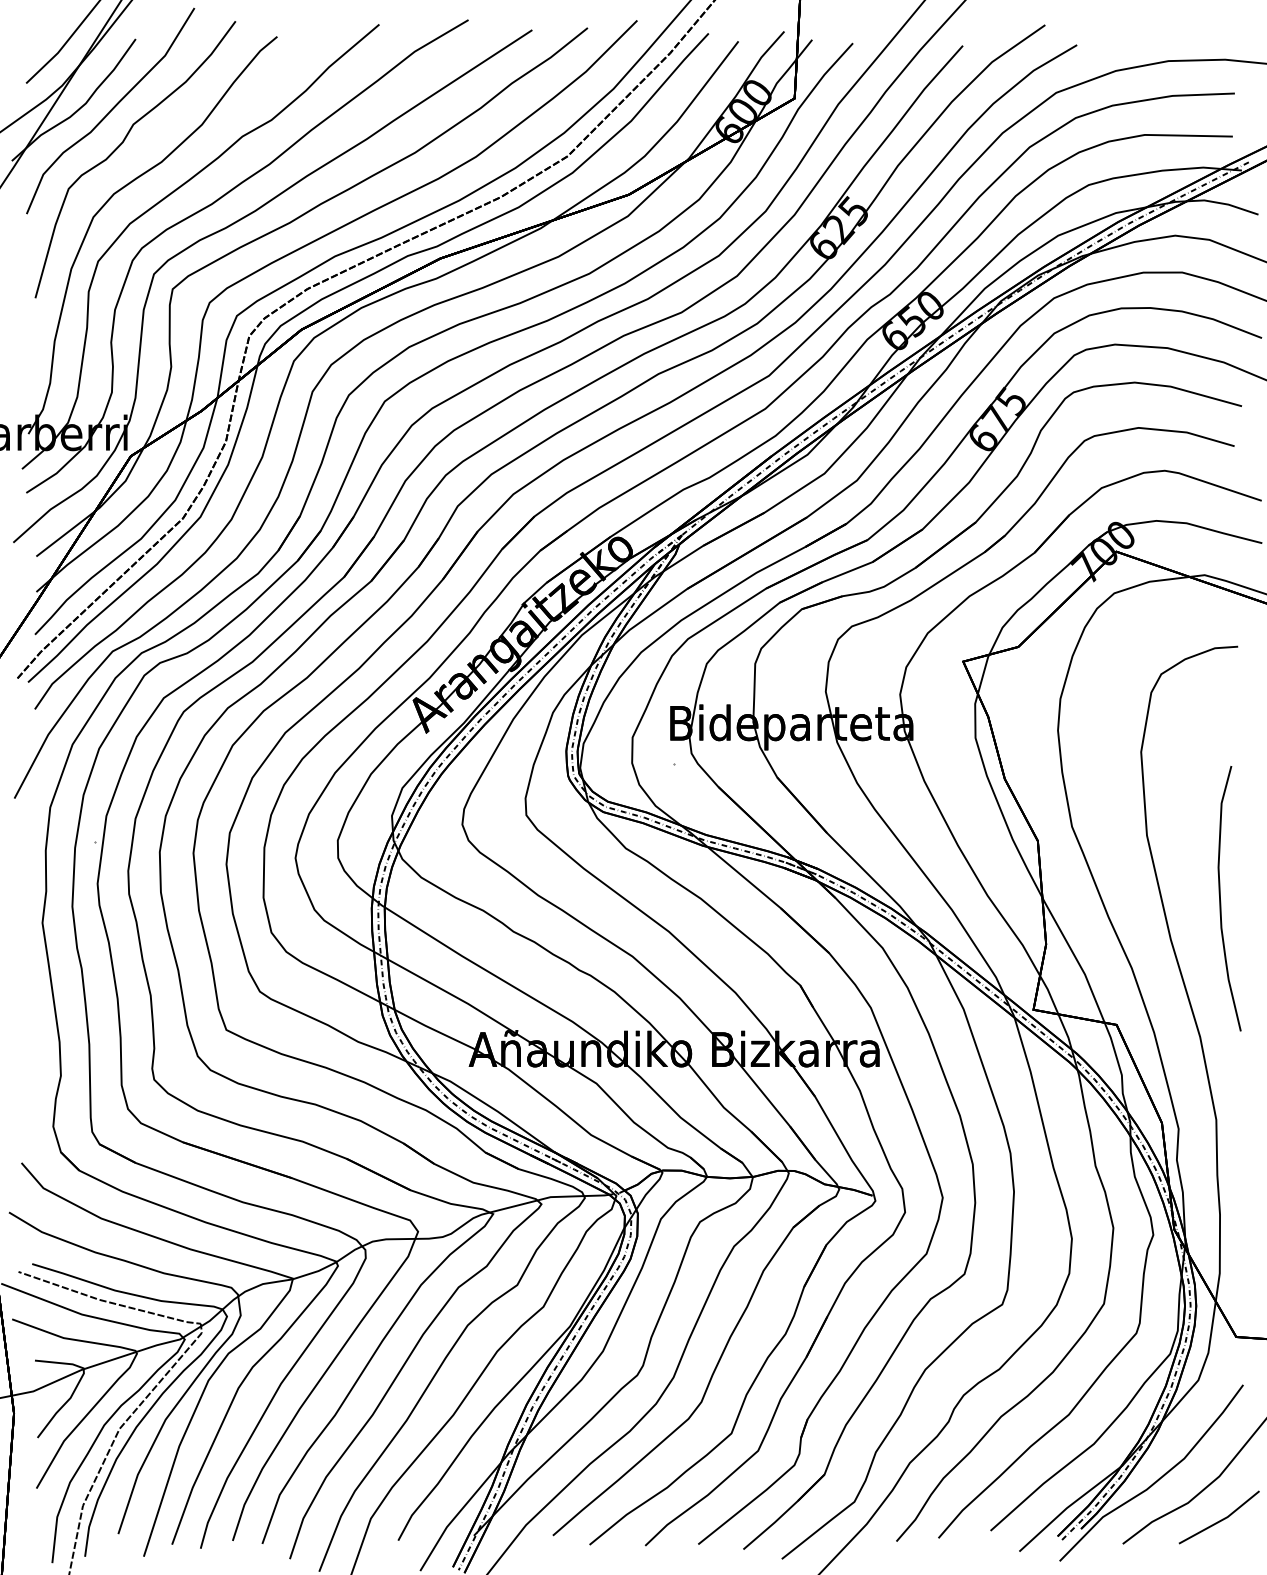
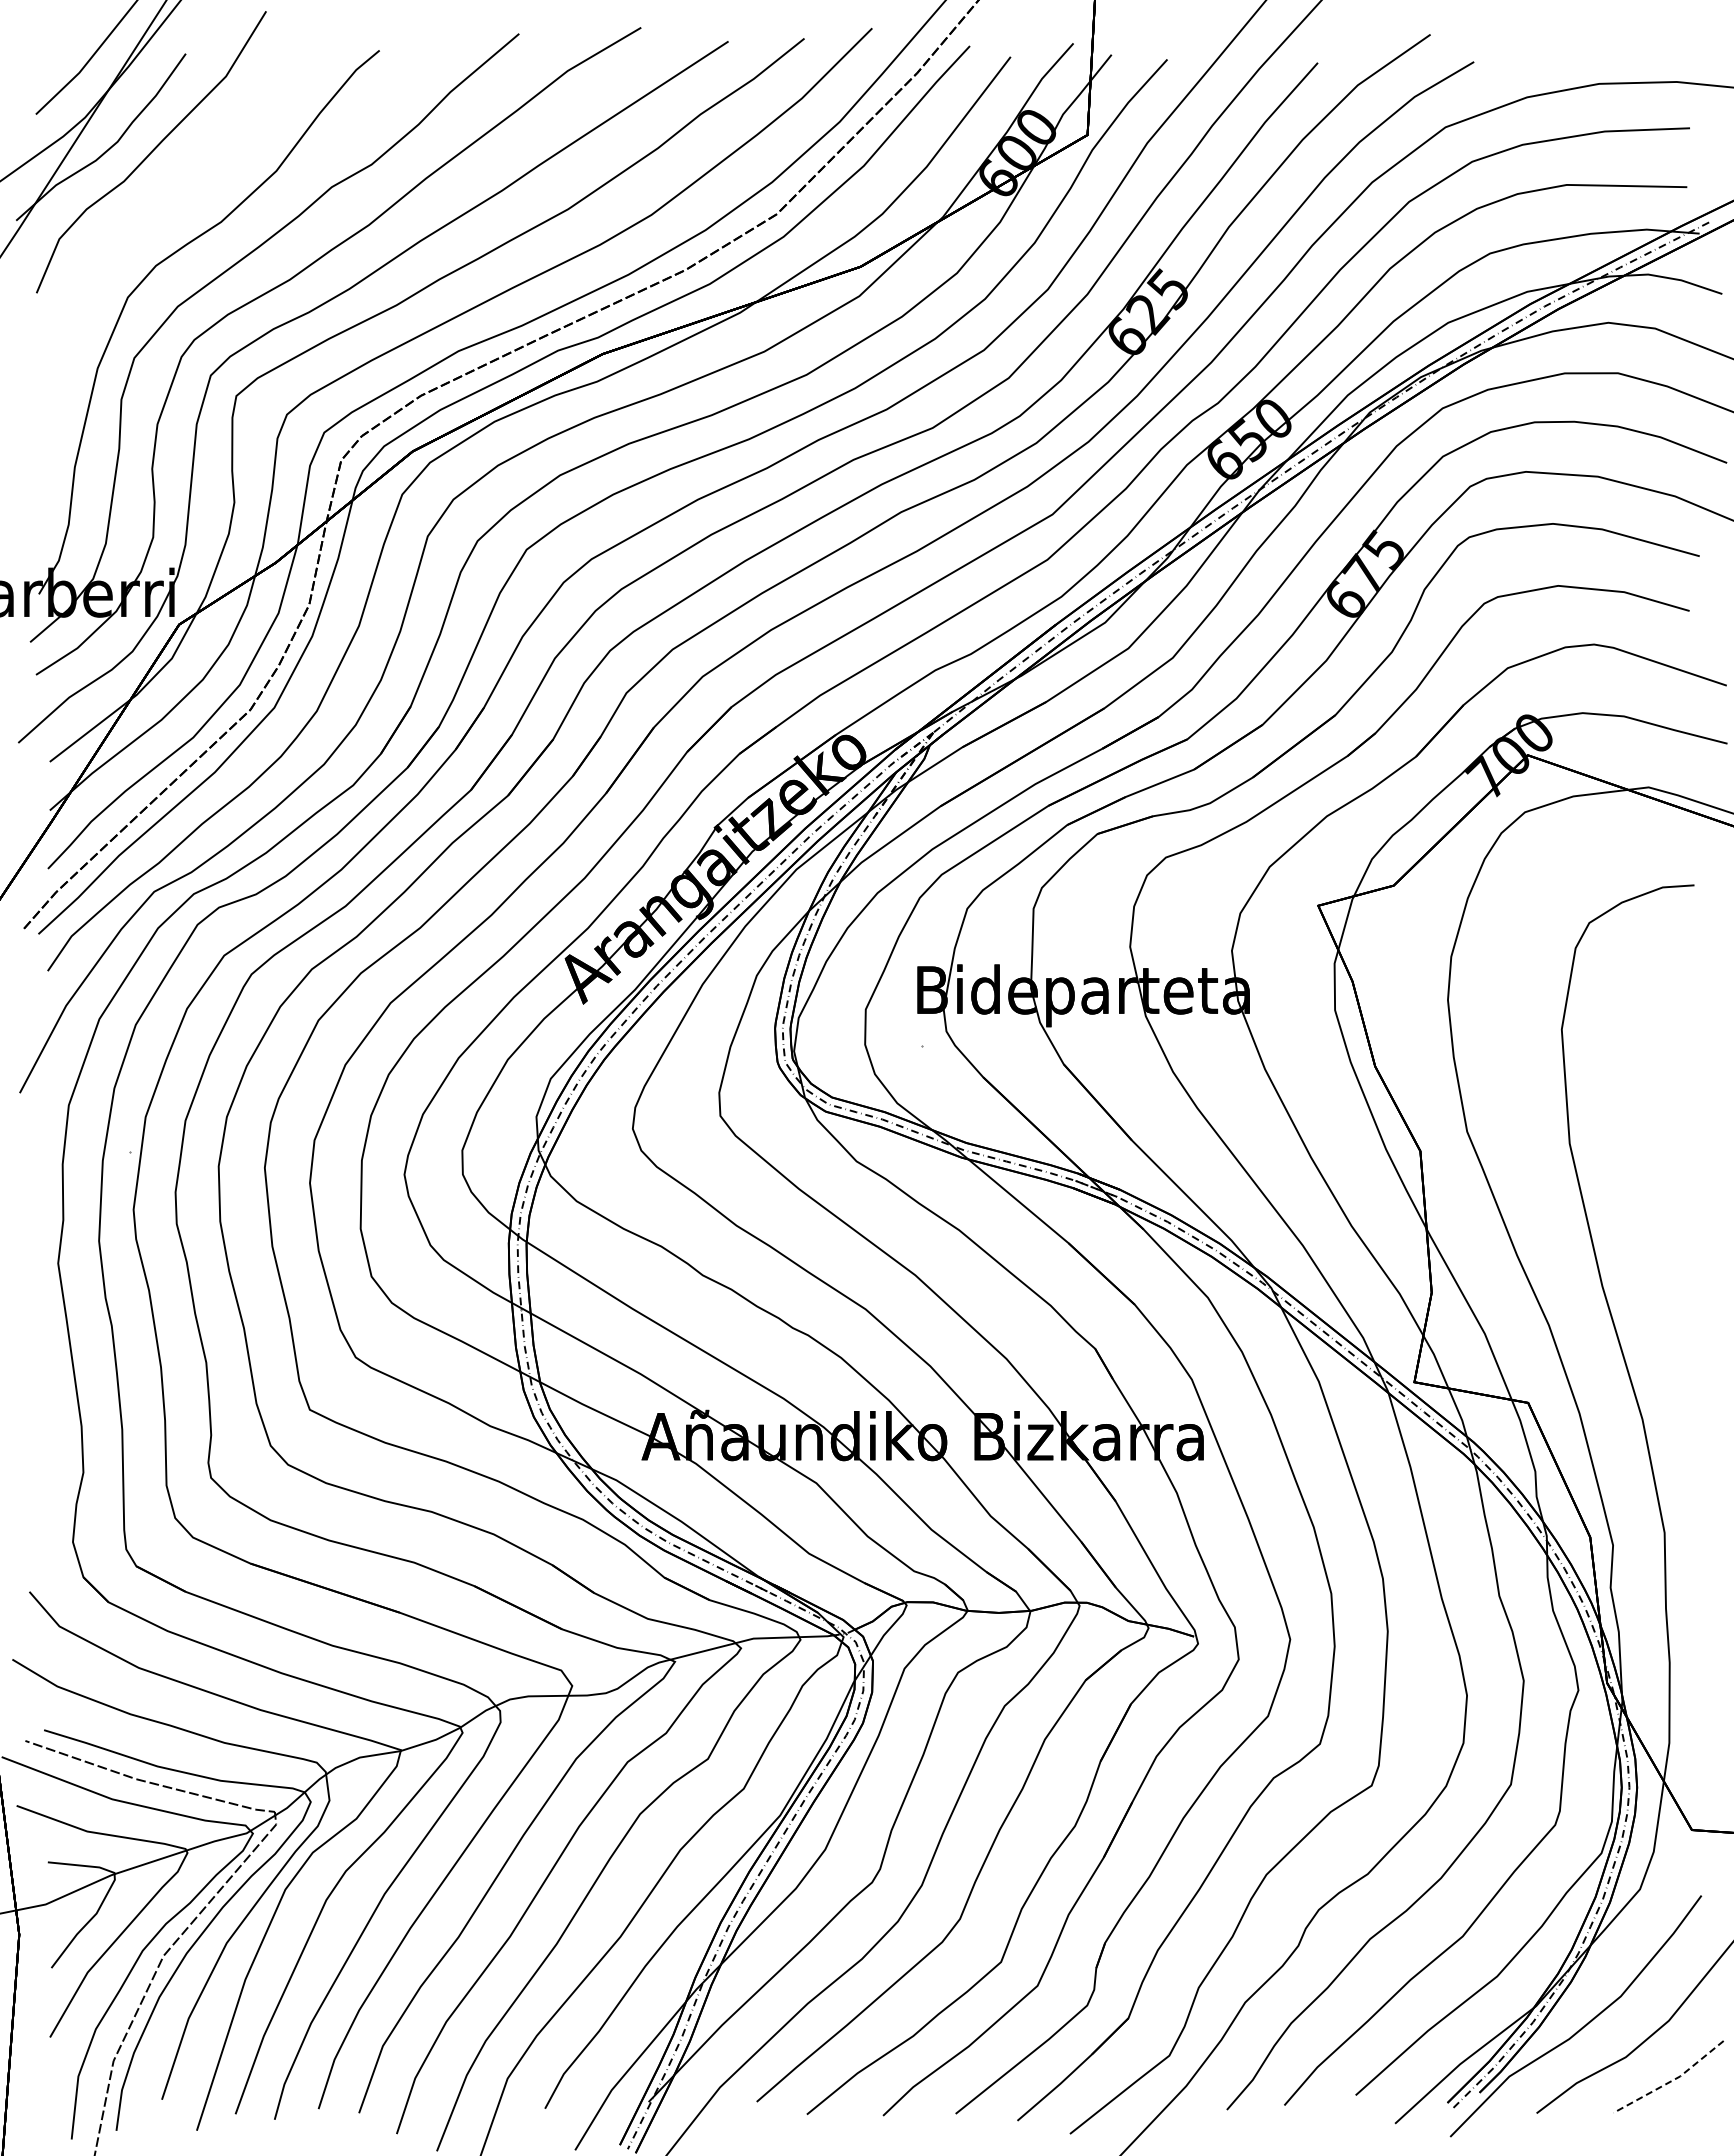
curve: (120, 145) -> (165, 199), removed
curve: (1220, 898) -> (1670, 1229), removed
line: (1222, 1520) -> (1672, 2080), solid -> dashed

